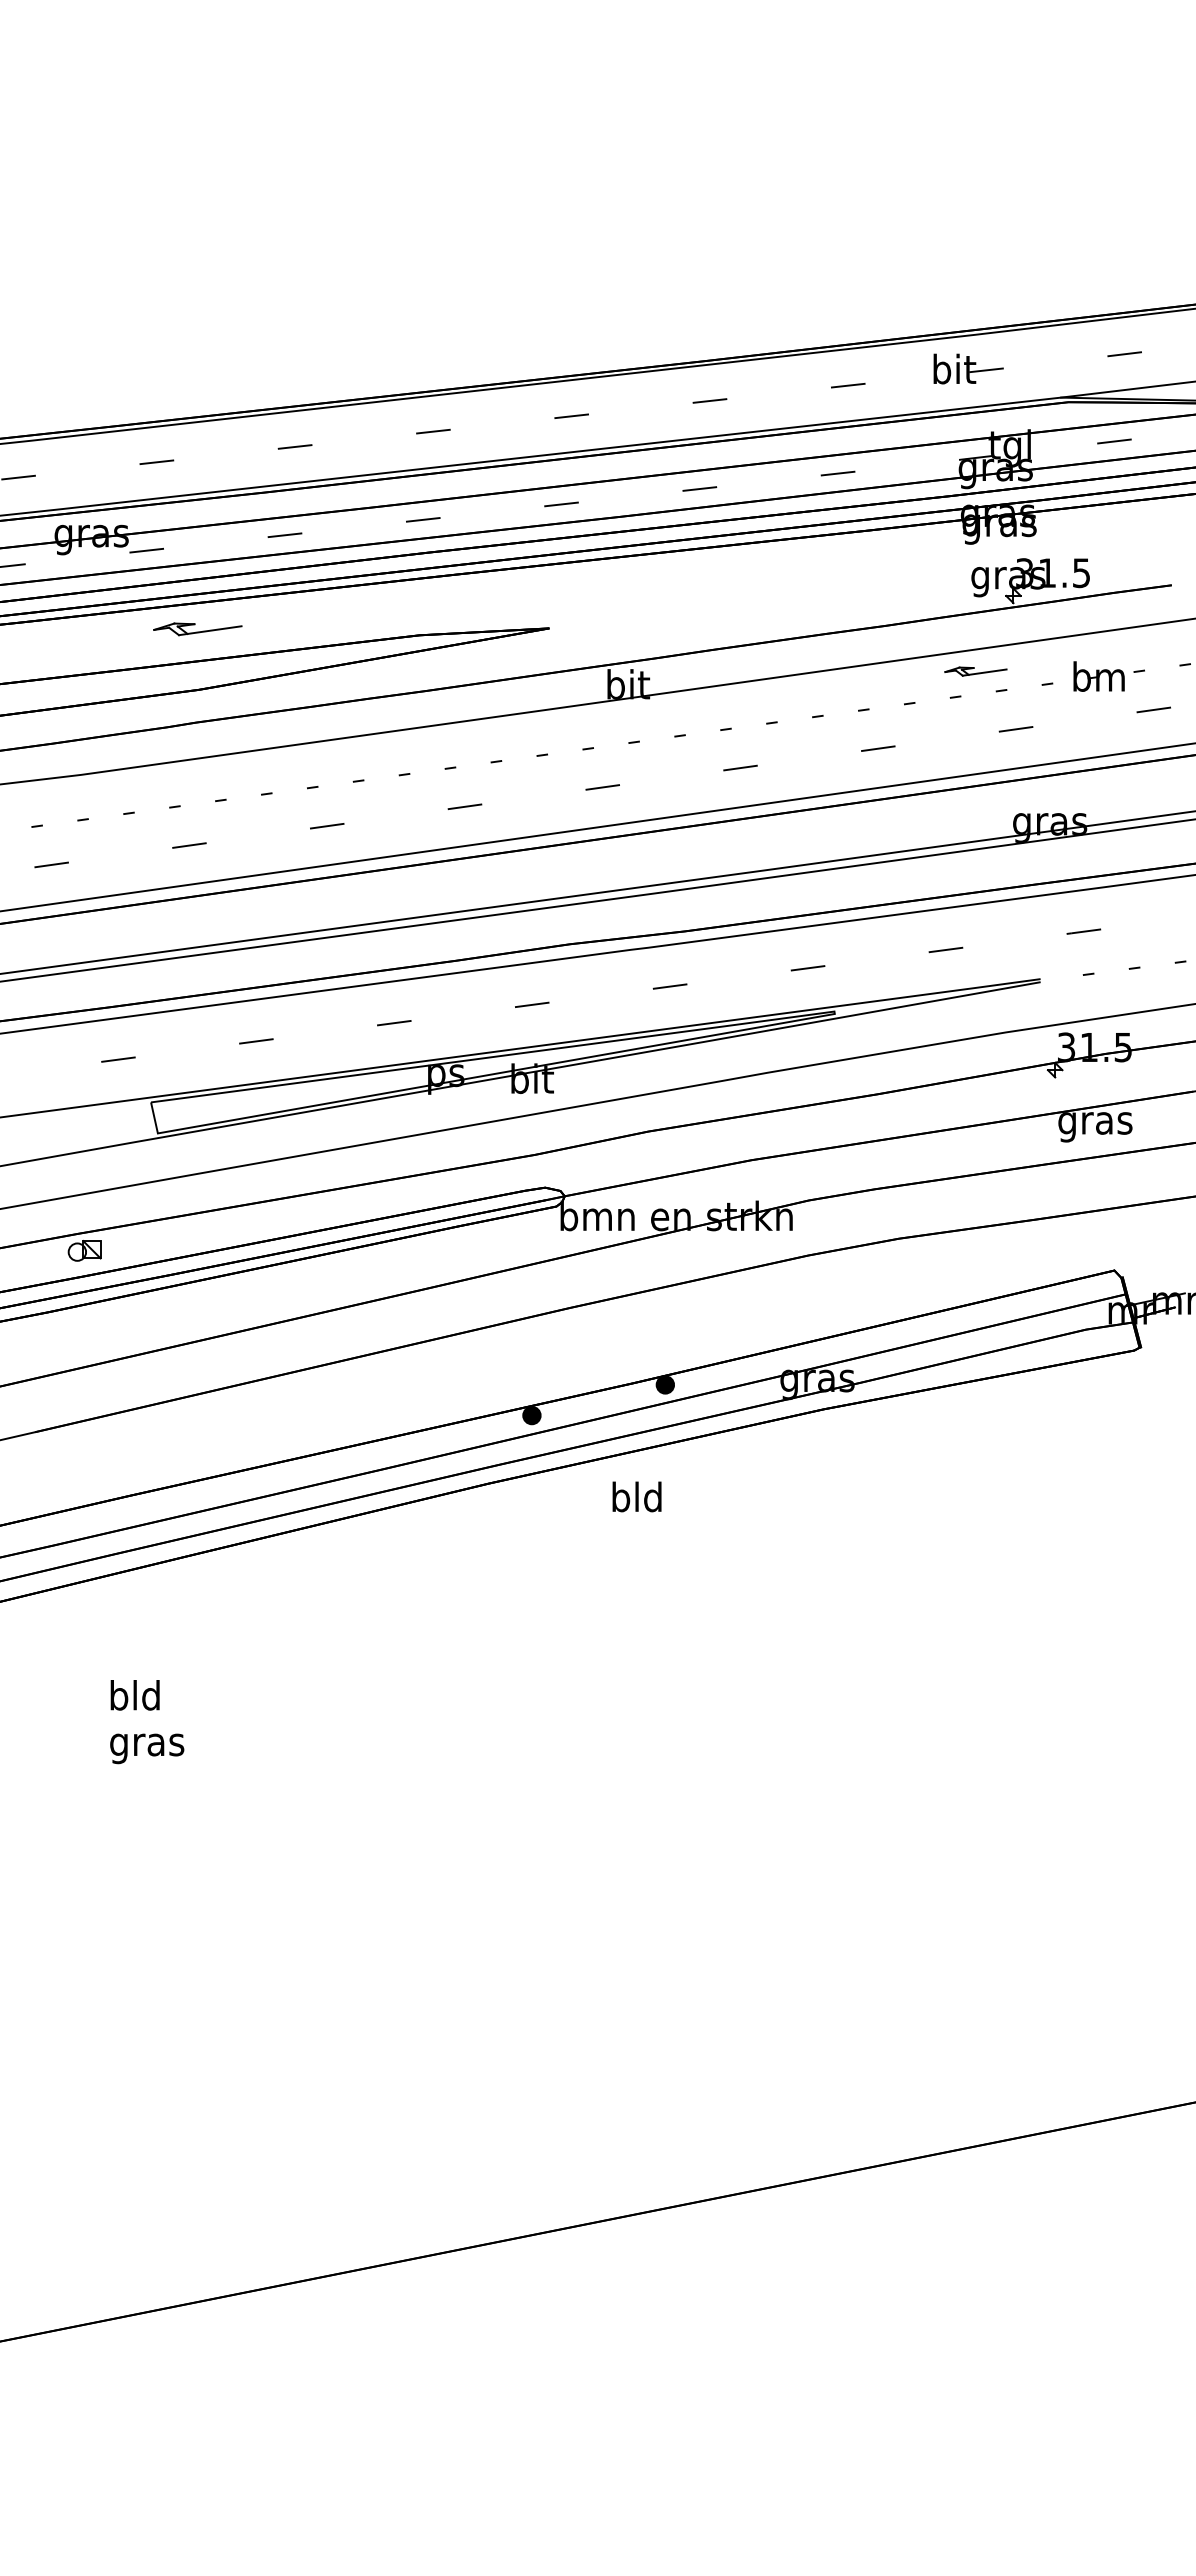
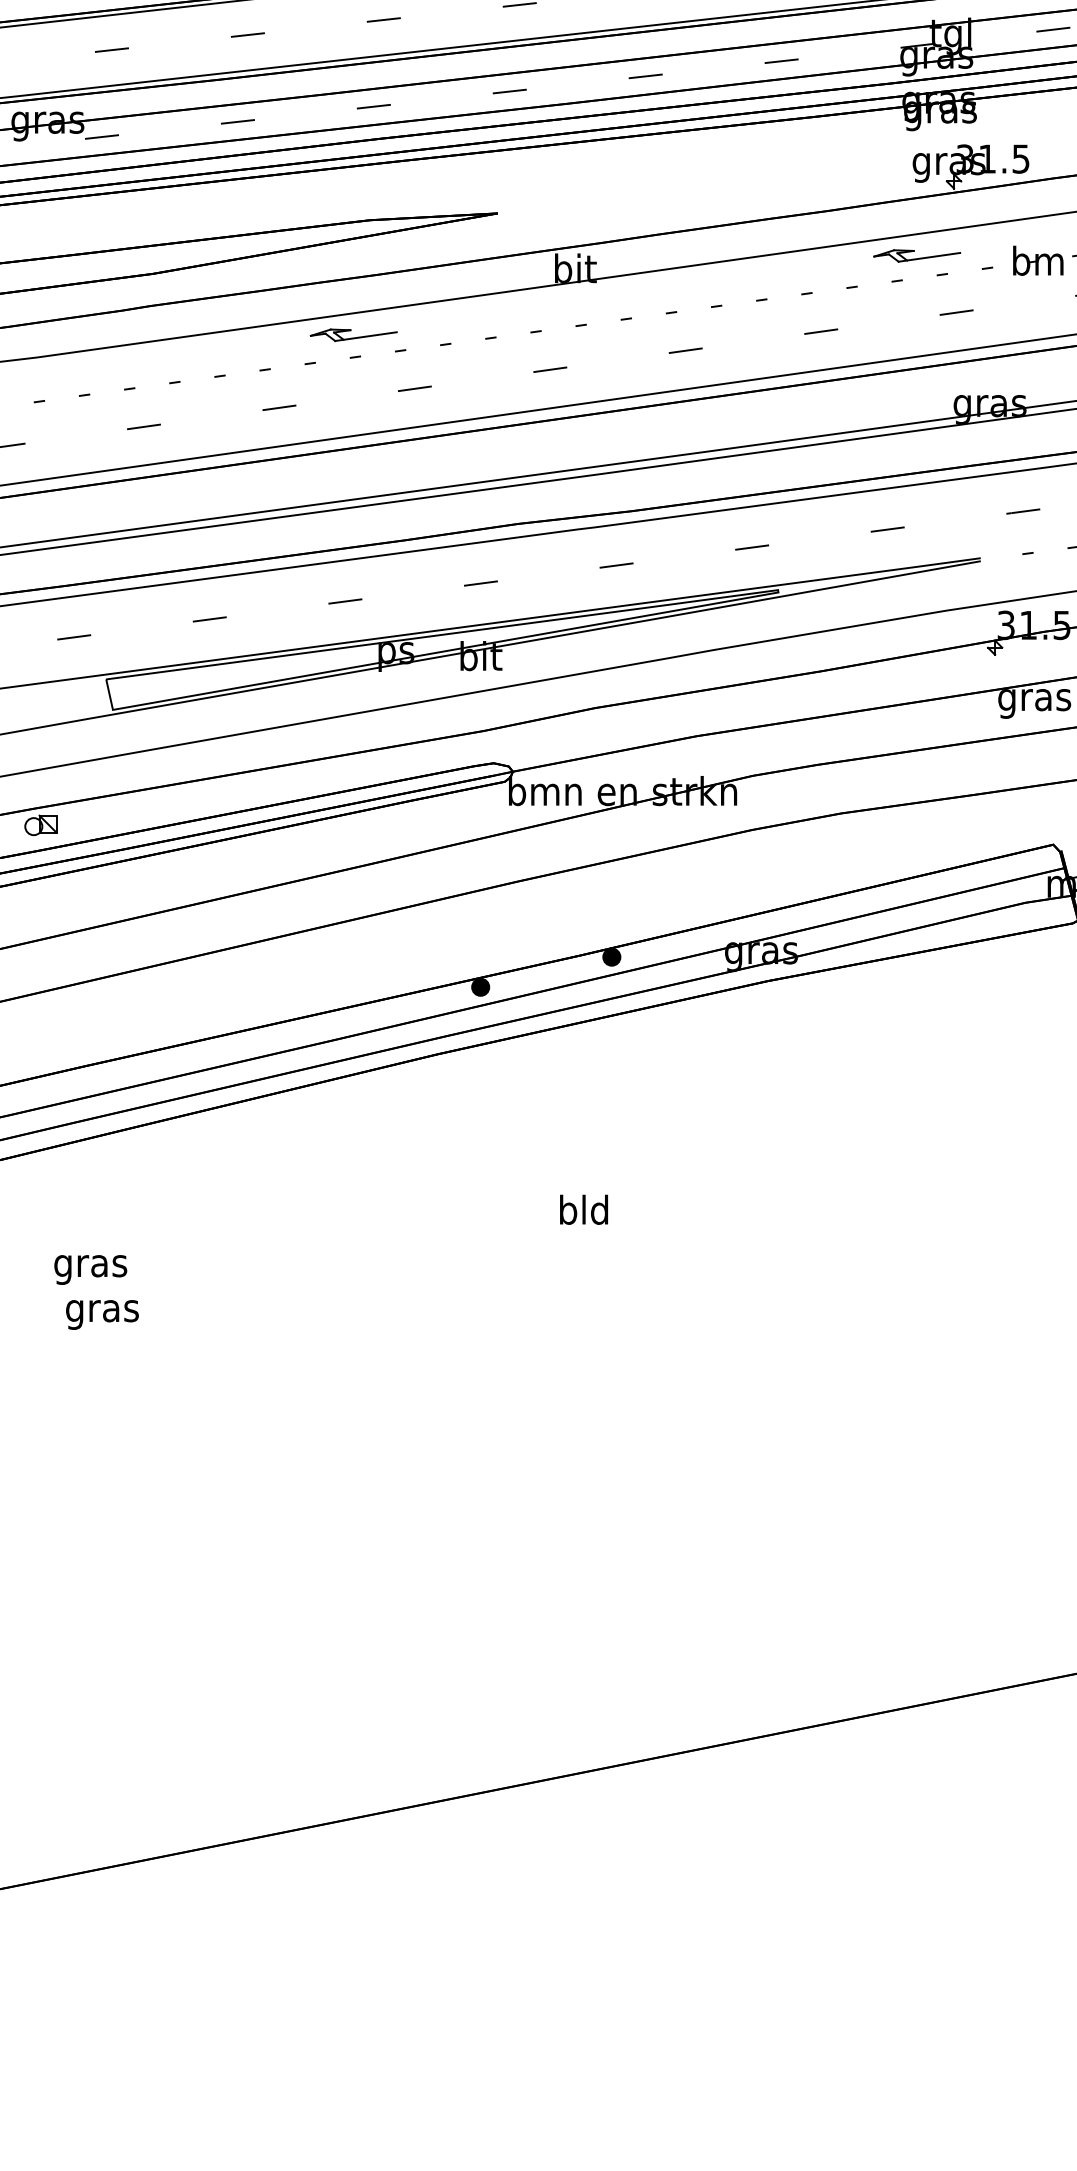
part: (197, 629) -> (353, 335), moved
part: (975, 671) -> (916, 255), size x1.43
text: (636, 1496) -> (583, 1209), moved
text: (135, 1699) -> (90, 1266), bld -> gras

